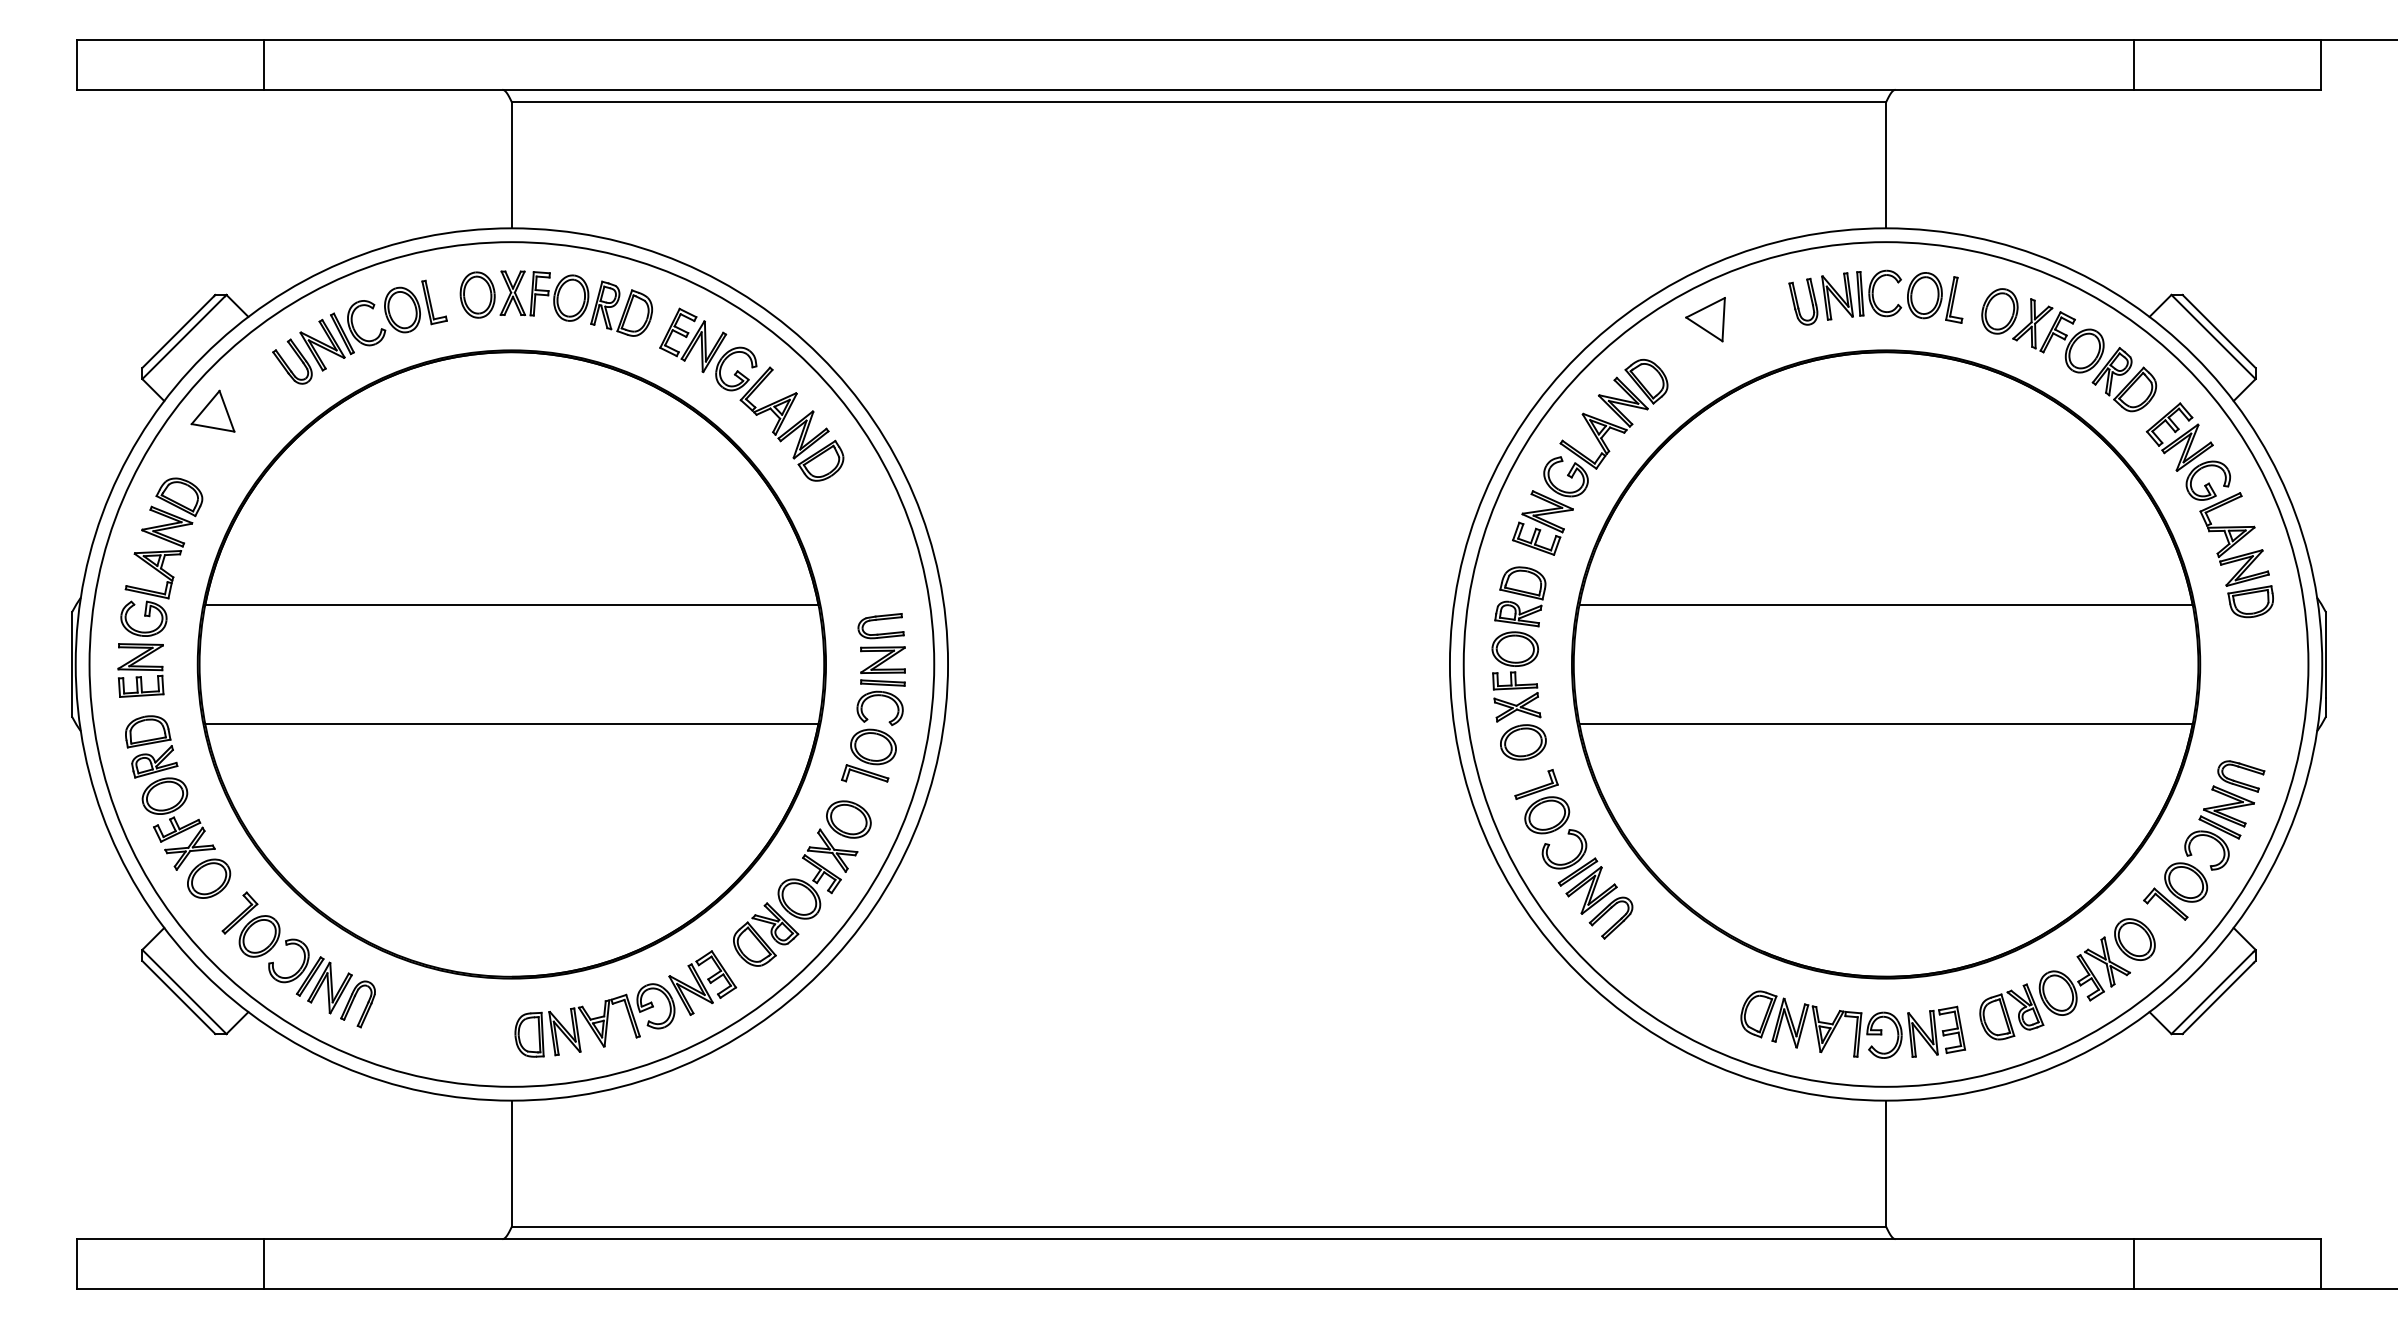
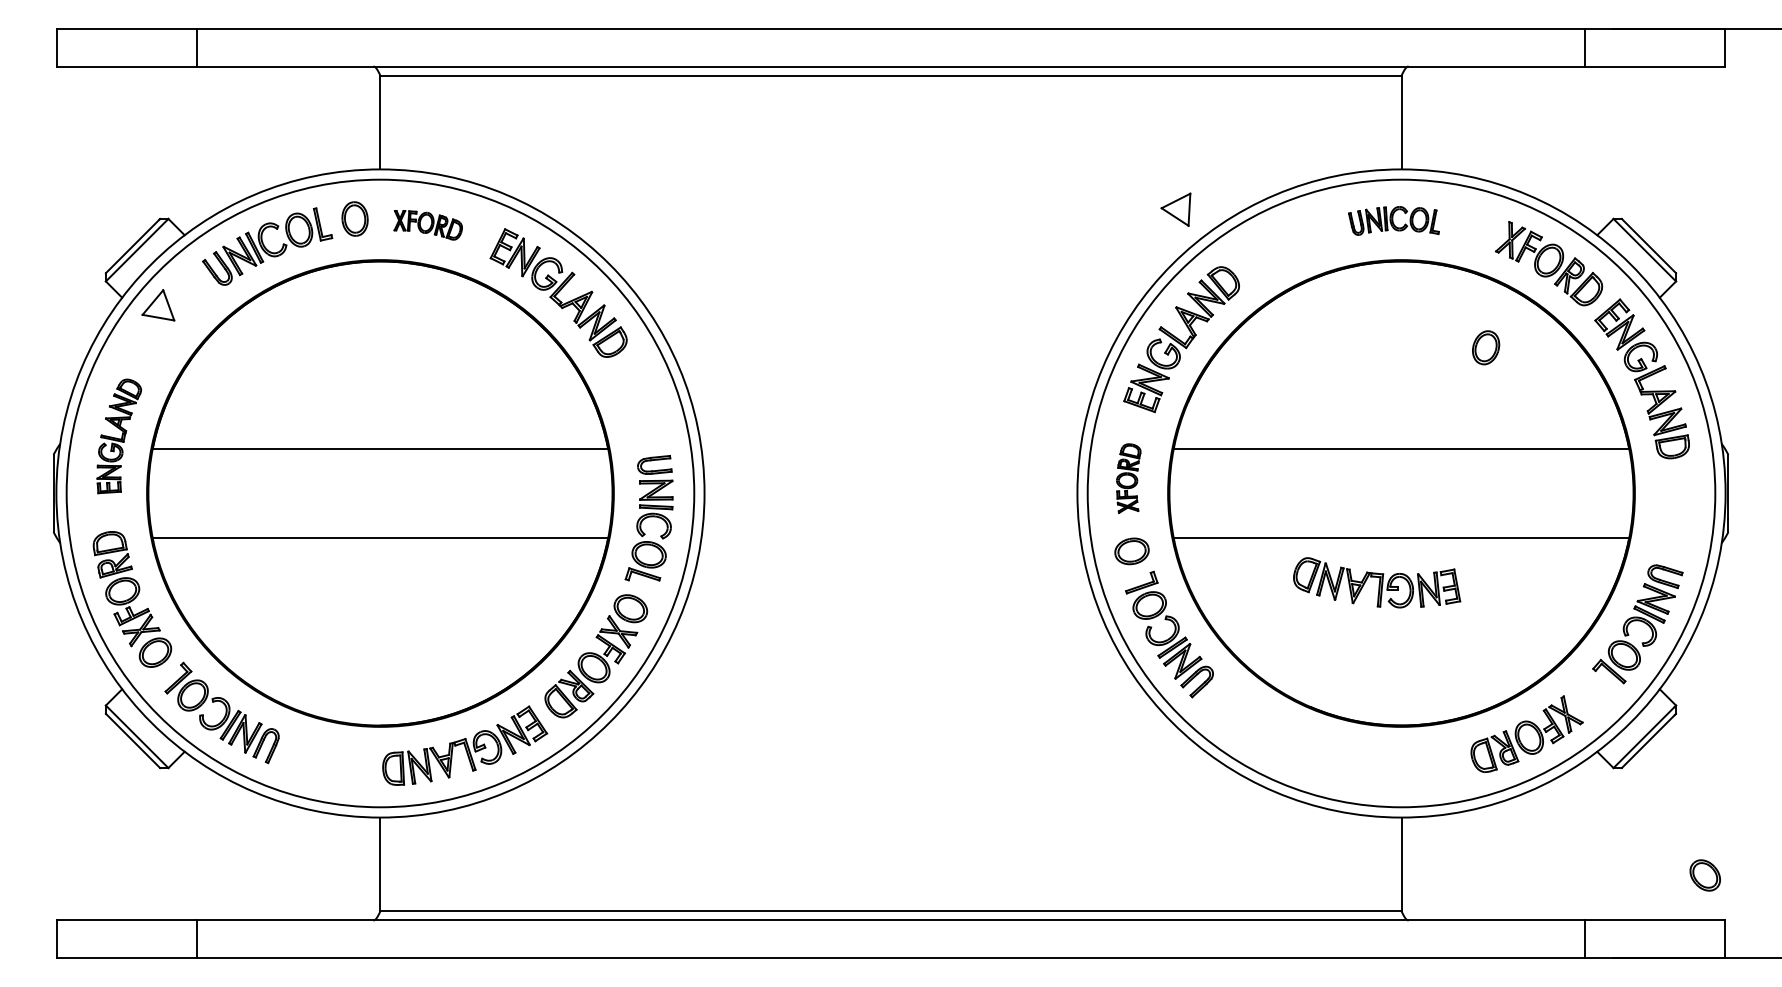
part: (1875, 297) -> (1393, 220), size x0.7
part: (575, 303) -> (427, 225), size x0.6
part: (1999, 311) -> (1485, 347), moved
part: (1705, 319) -> (1175, 209), moved
part: (160, 587) -> (119, 436), size x0.7
part: (1518, 644) -> (1128, 478), size x0.6
part: (2134, 939) -> (1704, 875), moved
part: (1853, 1024) -> (1377, 582), moved

